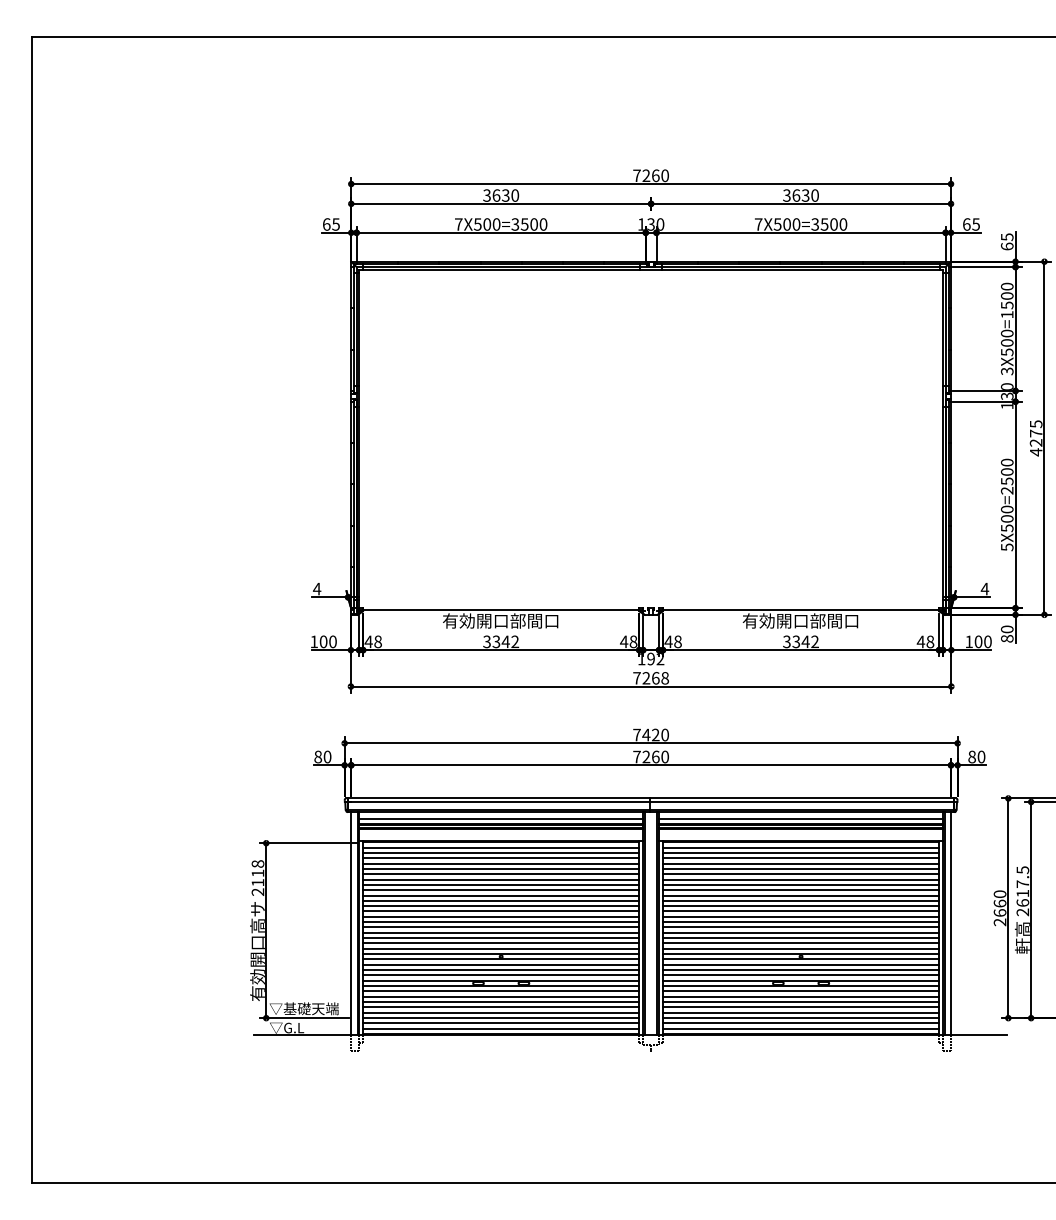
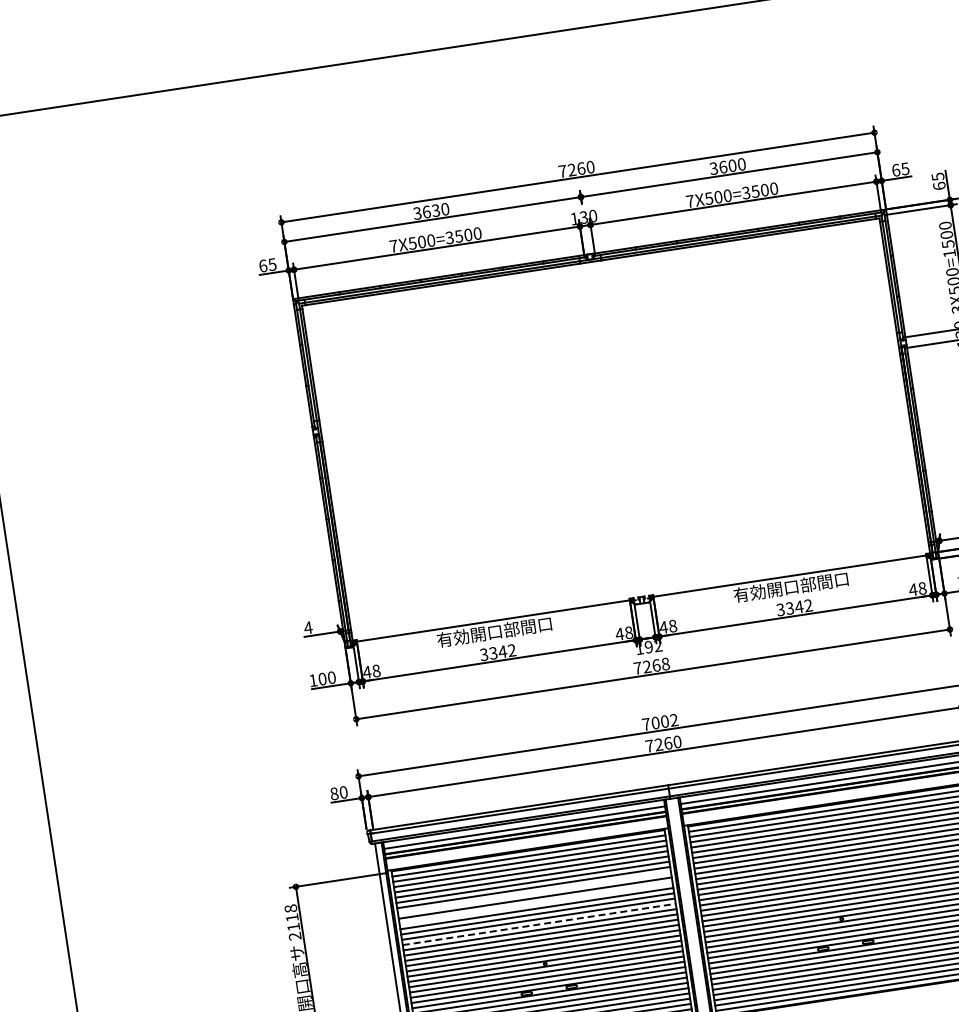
text: (805, 195) -> (732, 165), 3630 -> 3600
text: (655, 734) -> (664, 721), 7420 -> 7002
line: (501, 884) -> (534, 892), removed
line: (501, 895) -> (536, 903), removed
line: (501, 916) -> (539, 924), solid -> dashed

